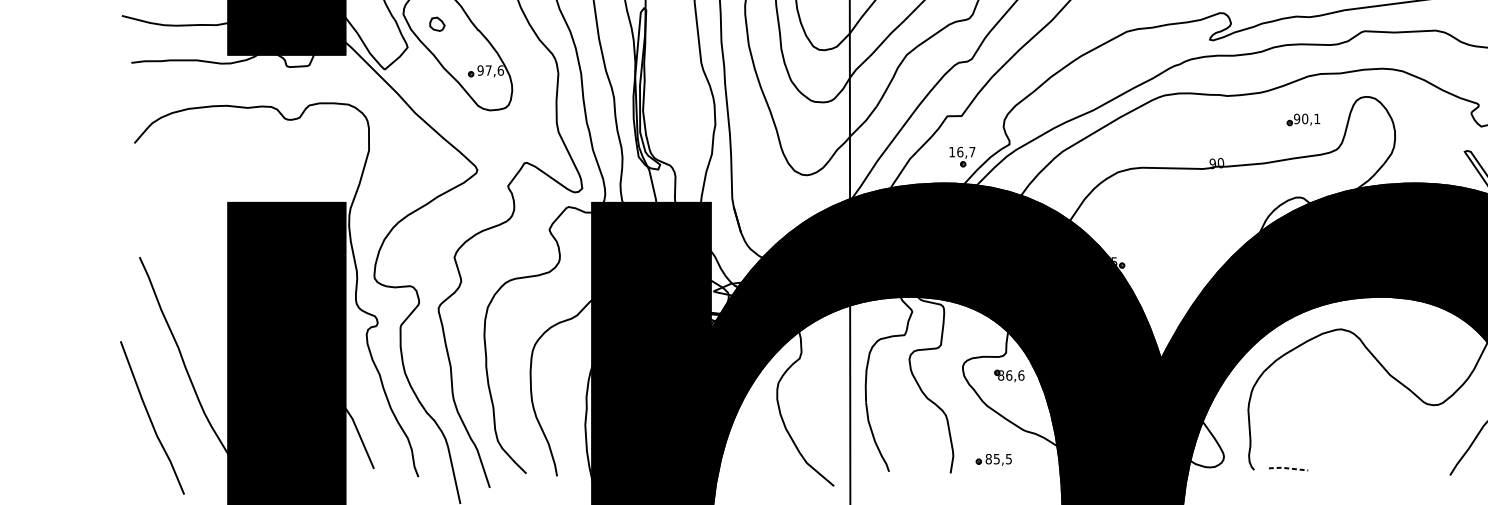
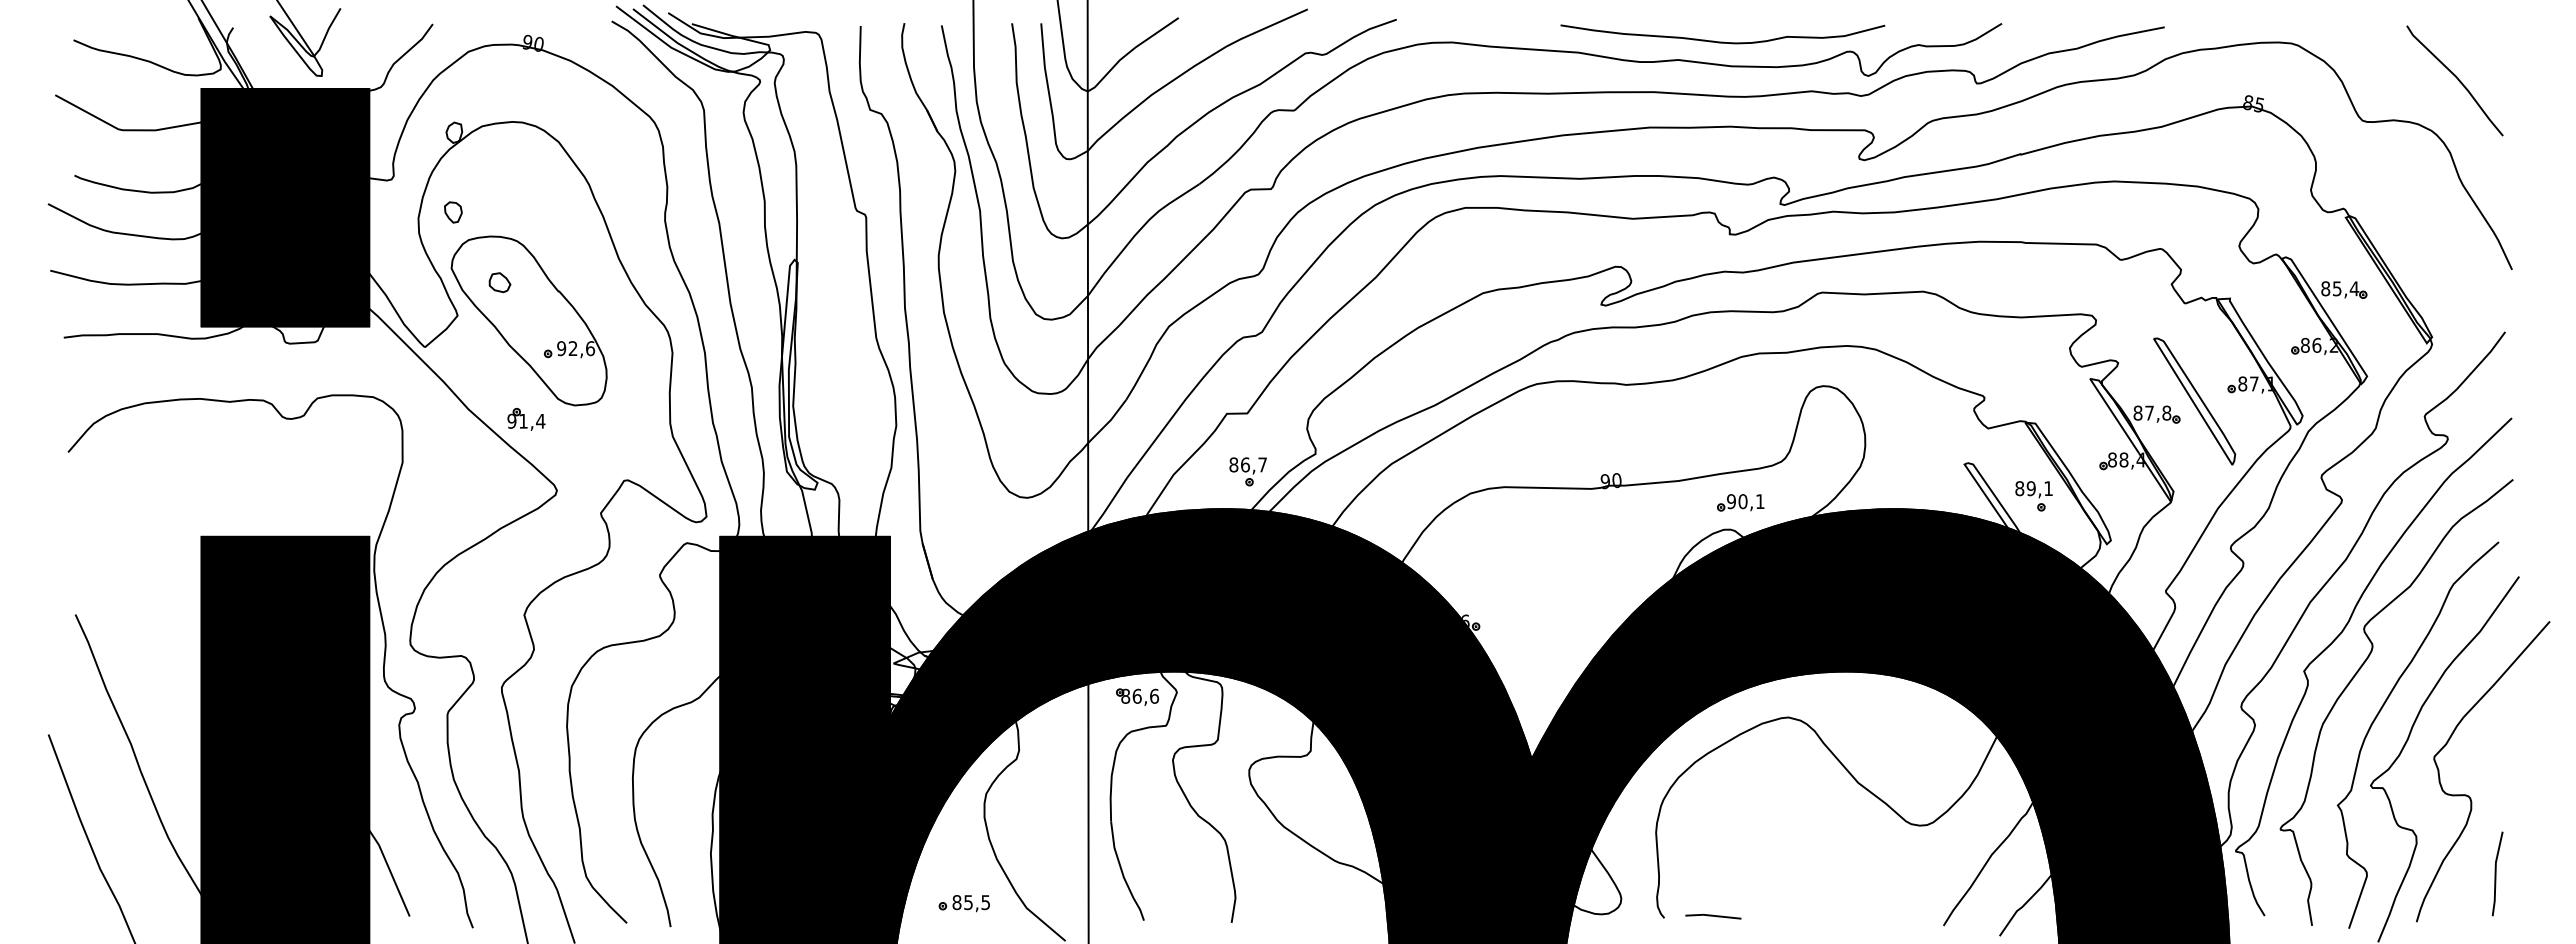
text: (488, 70) -> (572, 348), 97,6 -> 92,6
part: (1303, 119) -> (1740, 502), moved
part: (455, 120) -> (526, 419), added
text: (951, 151) -> (1233, 464), 16,7 -> 86,7
text: (1114, 261) -> (1465, 620), 98,5 -> 90,6
part: (1009, 375) -> (1137, 696), moved
part: (993, 459) -> (963, 903), moved
line: (1288, 468) -> (1713, 915), dashed -> solid

